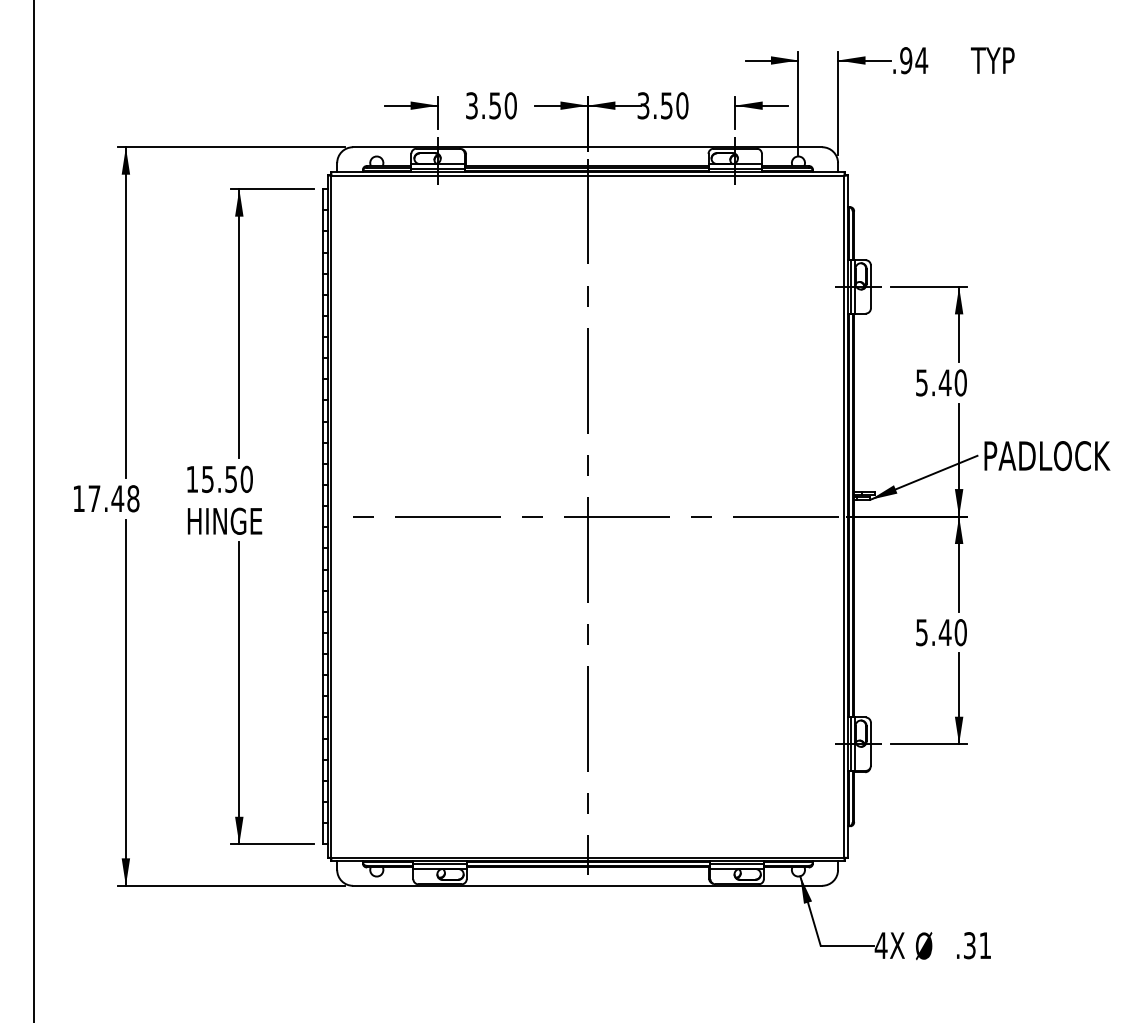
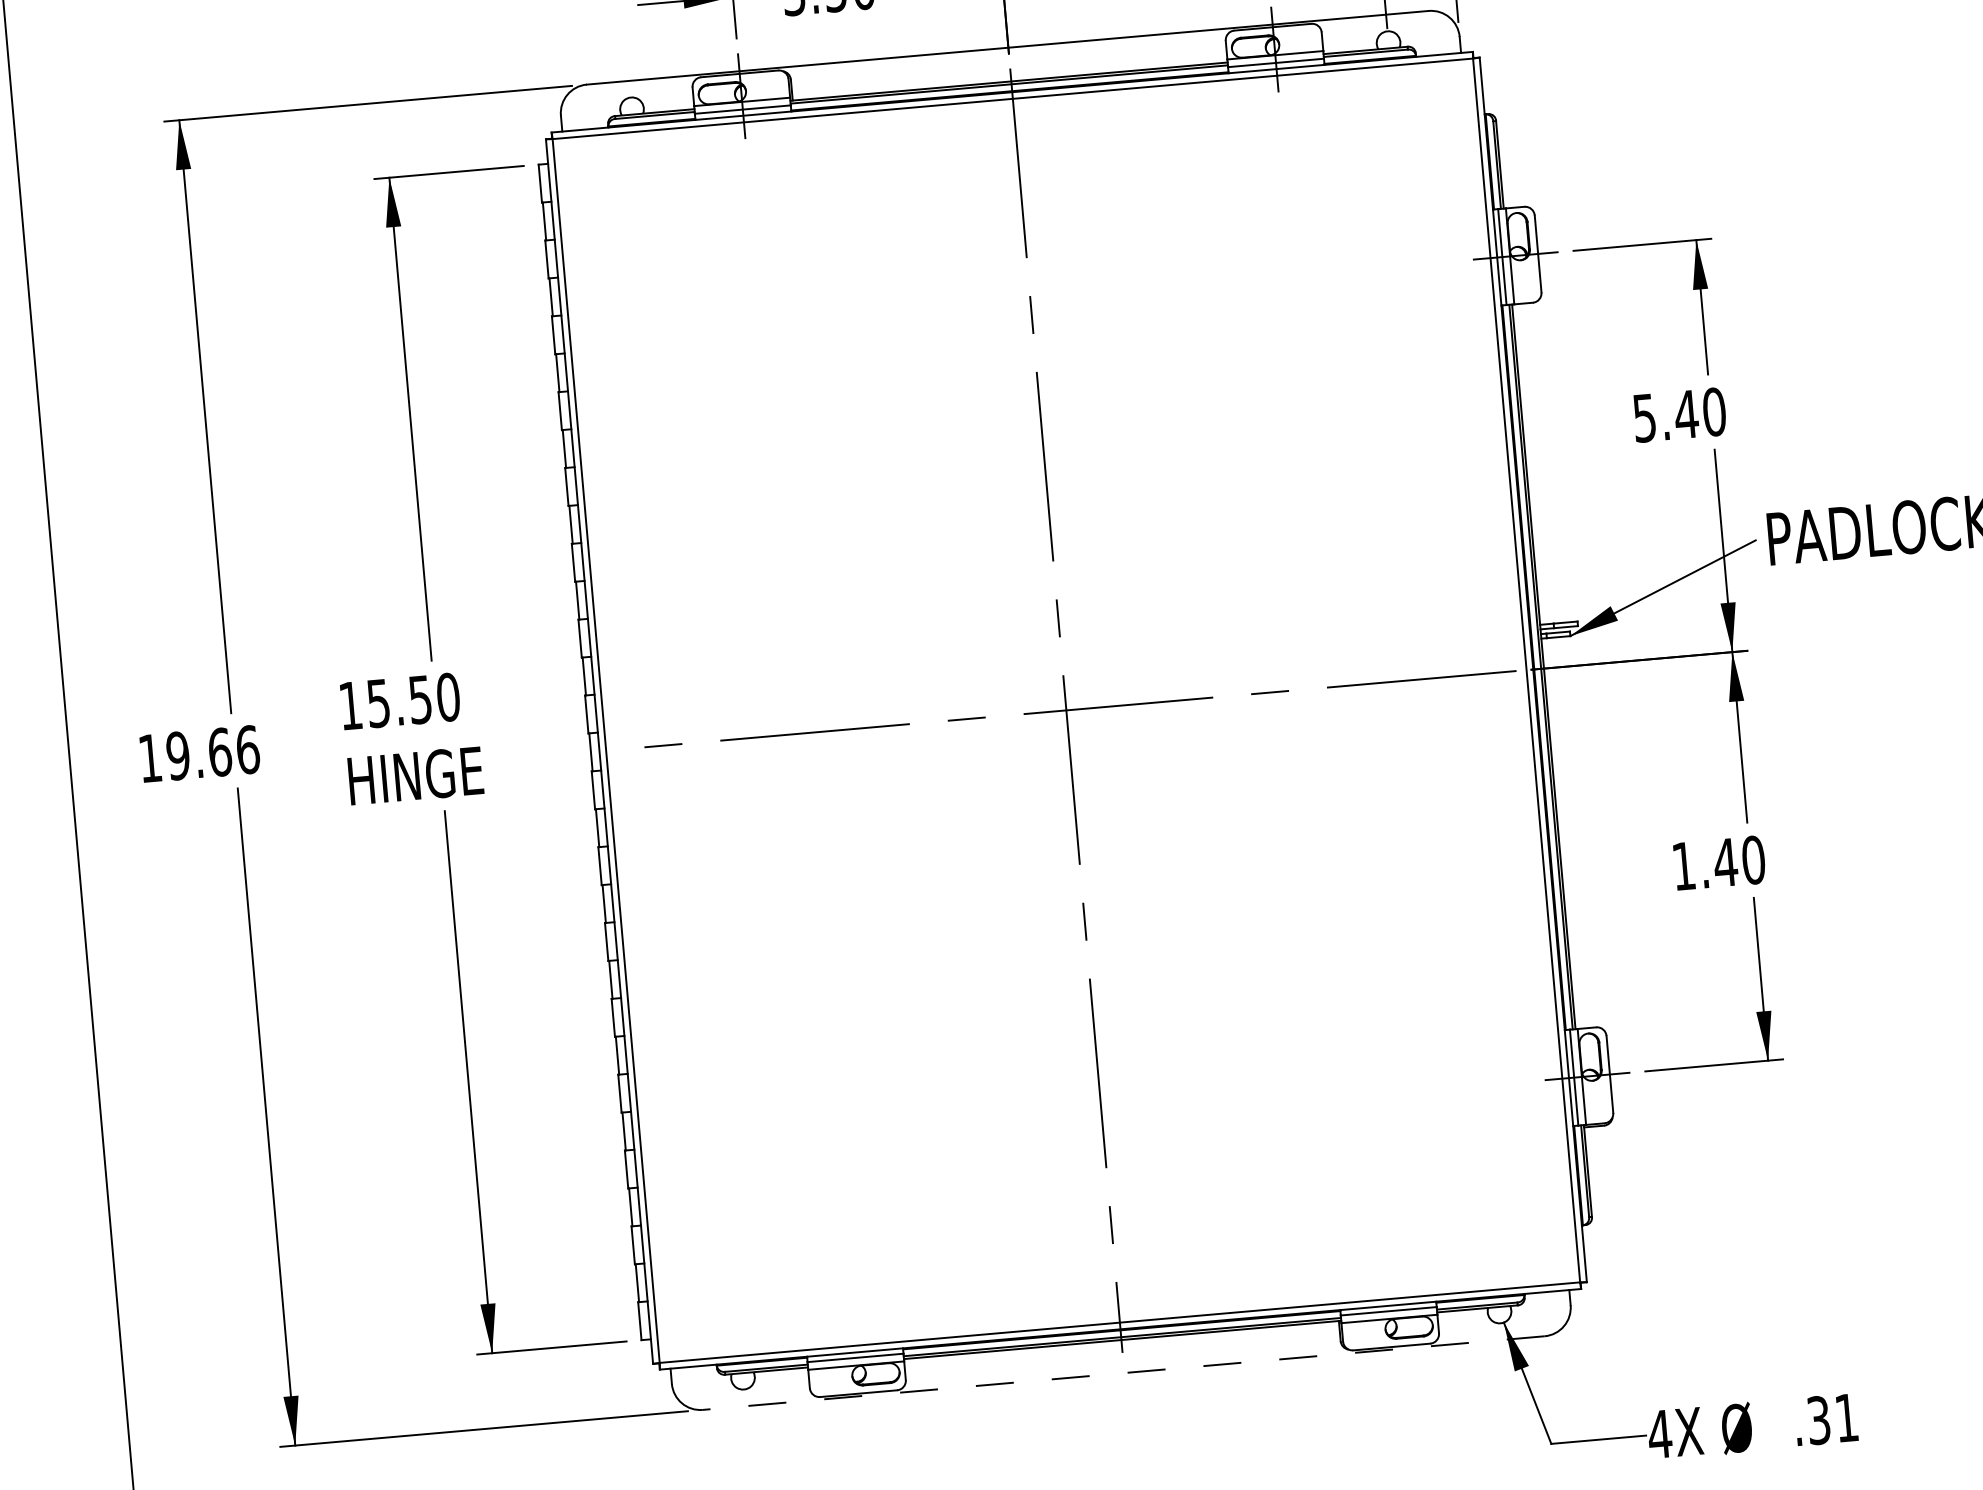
text: (113, 498) -> (212, 752), 17.48 -> 19.66
text: (921, 632) -> (1683, 866), 5.40 -> 1.40
line: (587, 885) -> (1123, 1372), solid -> dashed

